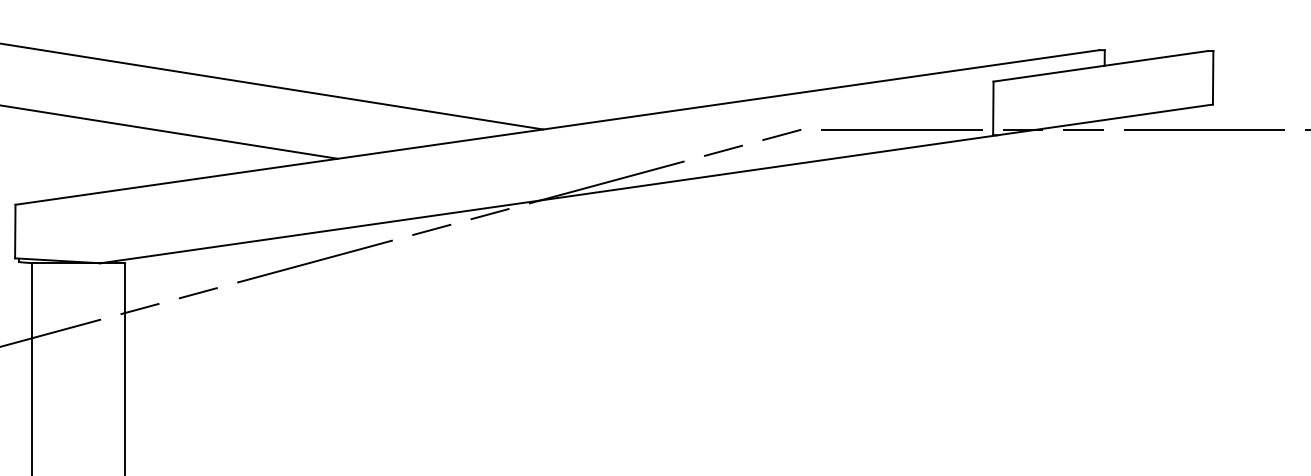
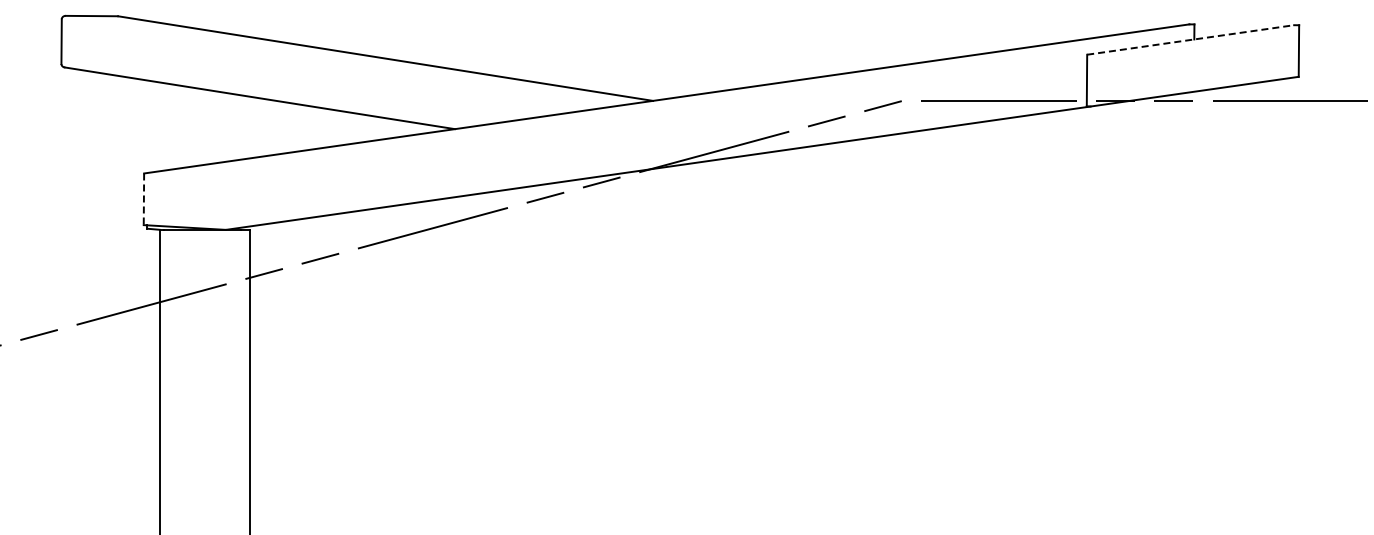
line: (1100, 65) -> (1190, 39), solid -> dashed
line: (14, 231) -> (143, 199), solid -> dashed

